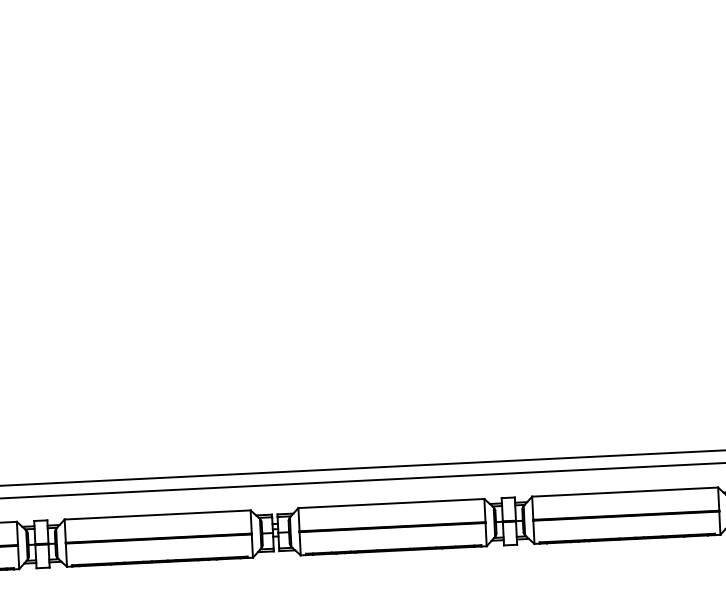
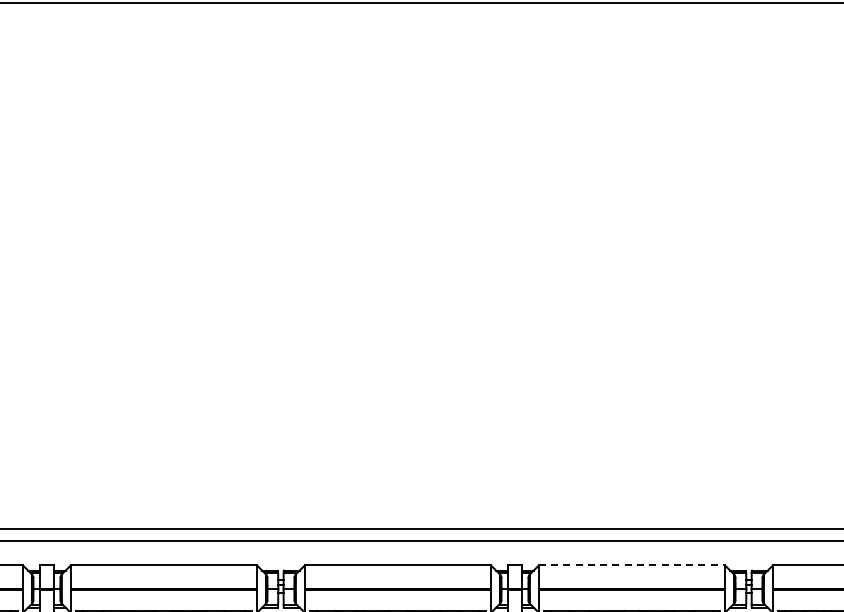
line: (625, 492) -> (632, 565), solid -> dashed

